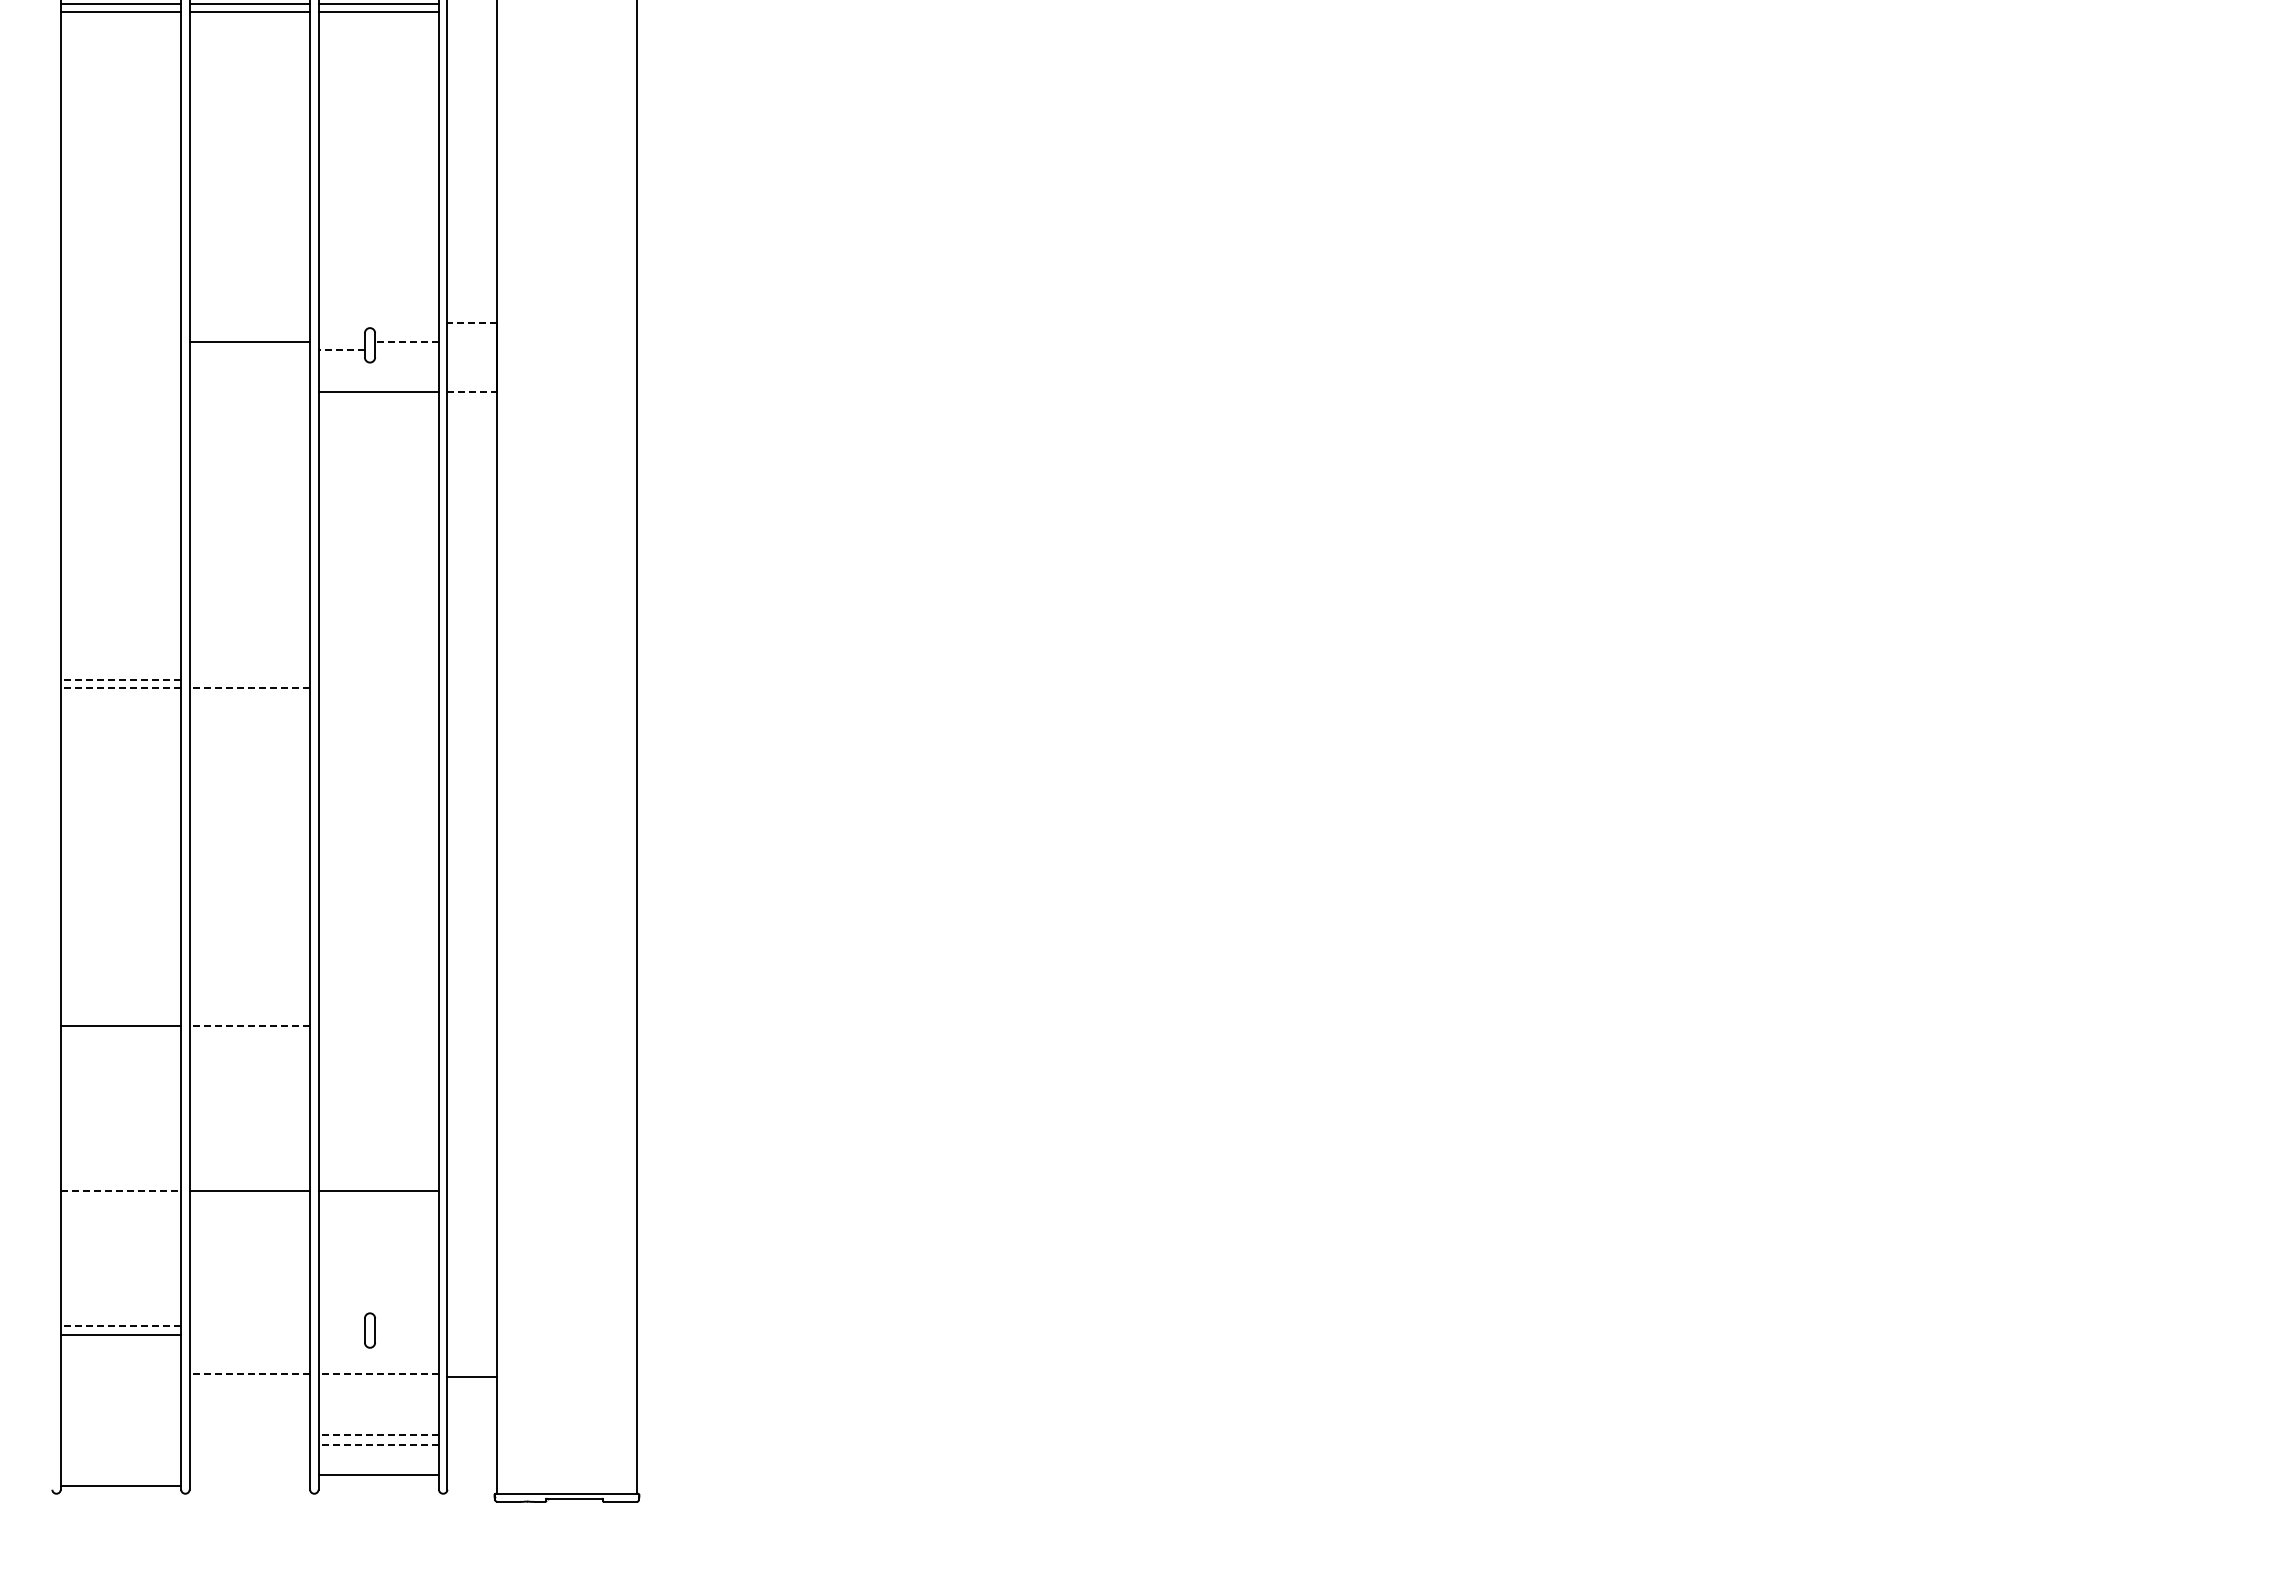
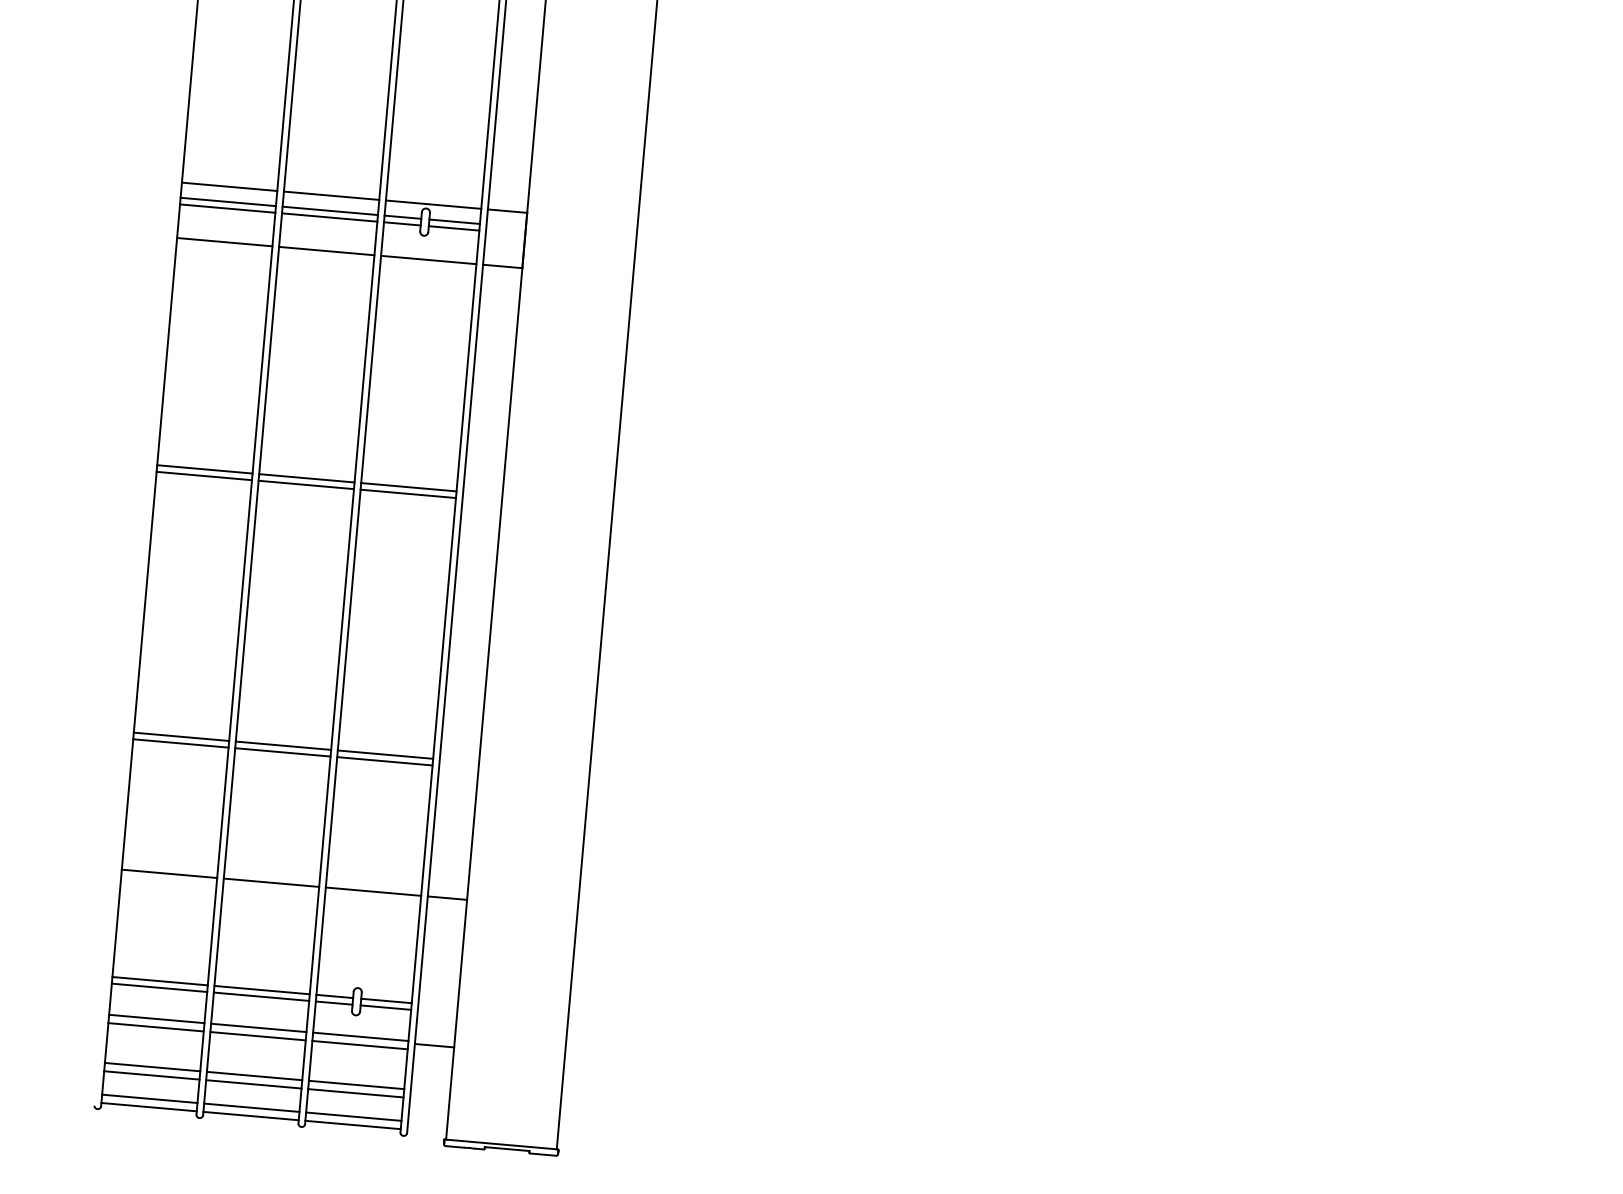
line: (120, 322) -> (229, 186), added
line: (249, 322) -> (331, 195), added
line: (378, 322) -> (433, 204), added
line: (472, 322) -> (507, 211), dashed -> solid
line: (120, 341) -> (227, 201), added
line: (341, 341) -> (402, 217), added
line: (407, 341) -> (455, 221), dashed -> solid
line: (120, 350) -> (227, 208), added
line: (249, 350) -> (329, 217), added
line: (341, 350) -> (402, 224), dashed -> solid
line: (407, 350) -> (454, 228), added
line: (120, 392) -> (224, 242), added
line: (249, 392) -> (326, 251), added
line: (472, 392) -> (502, 266), dashed -> solid
line: (120, 679) -> (204, 469), dashed -> solid
line: (249, 679) -> (306, 478), added
line: (378, 679) -> (408, 487), added
line: (120, 687) -> (203, 475), dashed -> solid
line: (249, 687) -> (306, 484), dashed -> solid
line: (378, 687) -> (408, 493), added
line: (120, 1017) -> (181, 736), added
line: (249, 1017) -> (283, 745), added
line: (378, 1017) -> (385, 754), added
line: (249, 1025) -> (282, 752), dashed -> solid
line: (378, 1025) -> (384, 760), added
line: (121, 1190) -> (169, 873), dashed -> solid
line: (472, 1190) -> (447, 898), added
line: (120, 1326) -> (159, 981), dashed -> solid
line: (249, 1326) -> (261, 990), added
line: (341, 1326) -> (334, 996), added
line: (407, 1326) -> (386, 1001), added
line: (249, 1334) -> (261, 996), added
line: (341, 1334) -> (334, 1002), added
line: (407, 1334) -> (386, 1007), added
line: (120, 1374) -> (156, 1019), added
line: (249, 1374) -> (258, 1028), dashed -> solid
line: (378, 1374) -> (360, 1037), dashed -> solid
line: (120, 1384) -> (155, 1027), added
line: (249, 1384) -> (257, 1036), added
line: (378, 1384) -> (359, 1045), added
line: (120, 1434) -> (152, 1066), added
line: (249, 1434) -> (254, 1075), added
line: (378, 1434) -> (356, 1084), dashed -> solid
line: (120, 1445) -> (151, 1075), added
line: (249, 1445) -> (253, 1084), added
line: (378, 1445) -> (355, 1093), dashed -> solid
line: (120, 1475) -> (149, 1099), added
line: (249, 1475) -> (251, 1108), added
line: (249, 1485) -> (250, 1115), added
line: (378, 1485) -> (352, 1124), added

